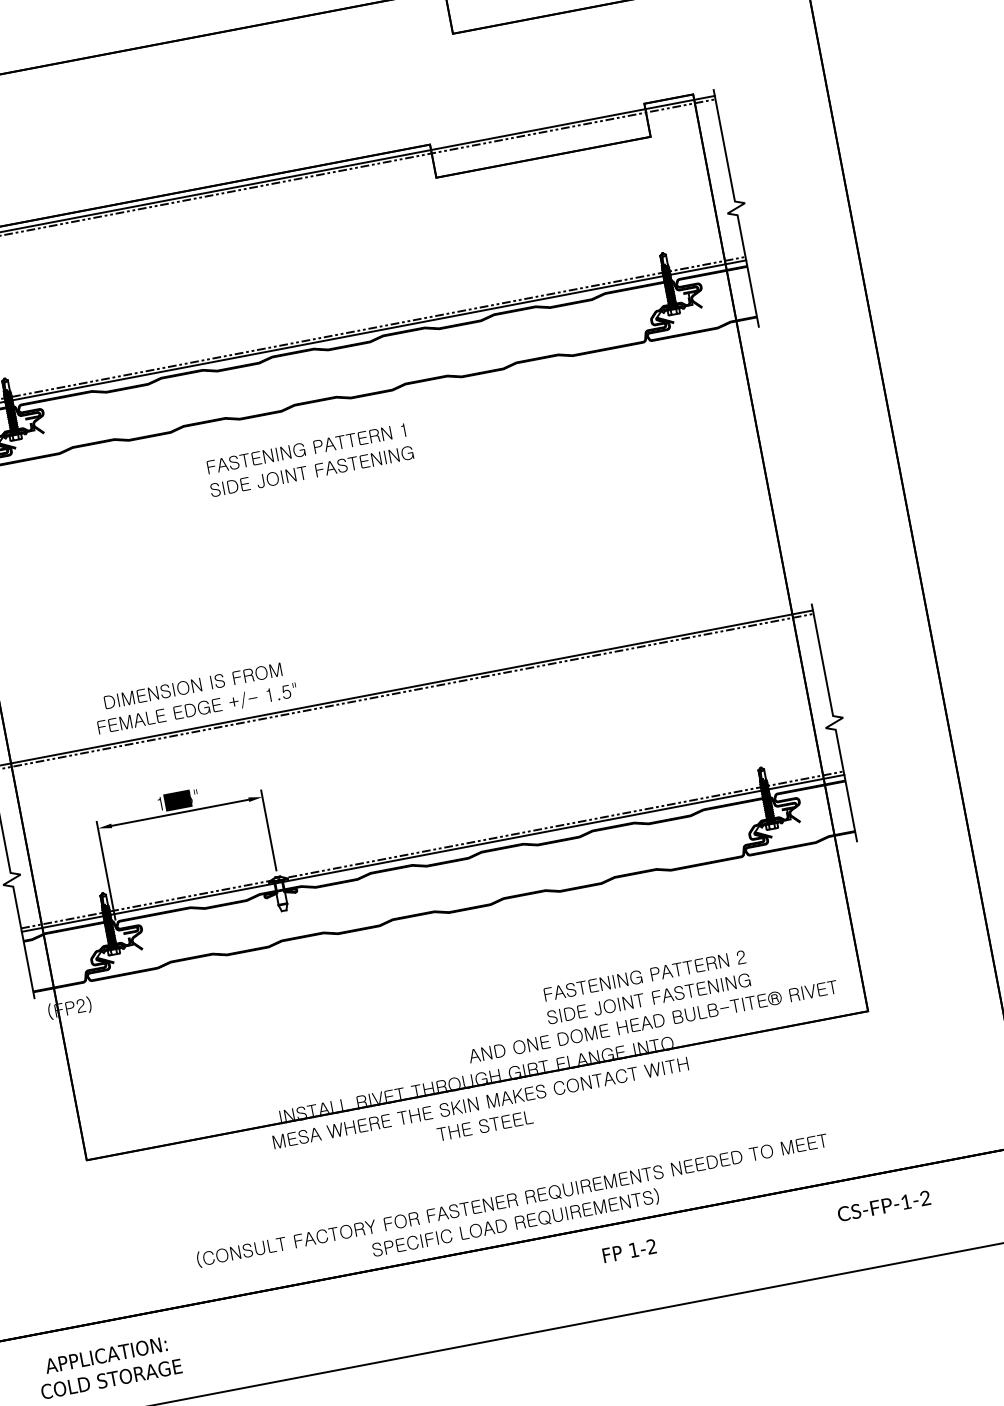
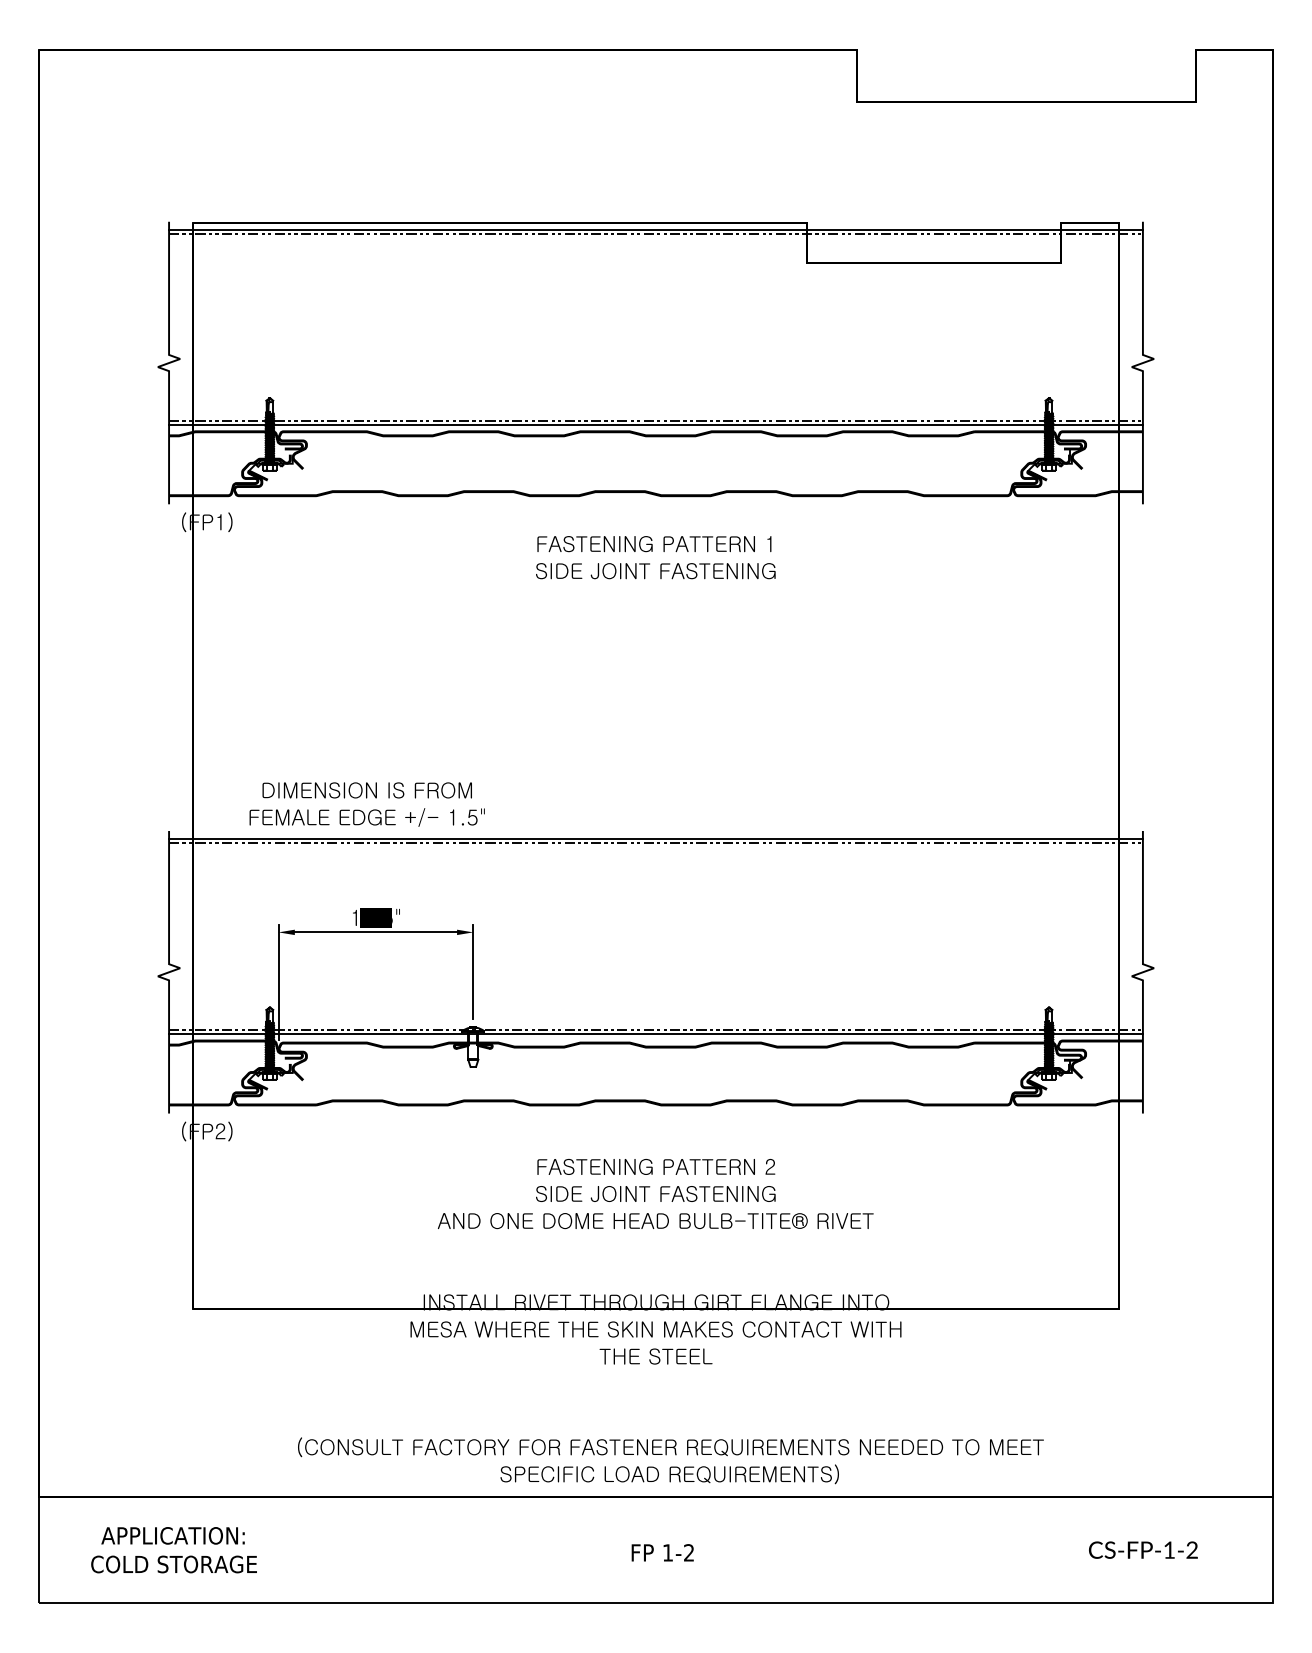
text: (309, 460) -> (655, 557), moved
text: (194, 698) -> (366, 804), moved
text: (648, 999) -> (655, 1194), moved
text: (884, 1205) -> (1143, 1549), moved
text: (629, 1250) -> (662, 1552), moved

